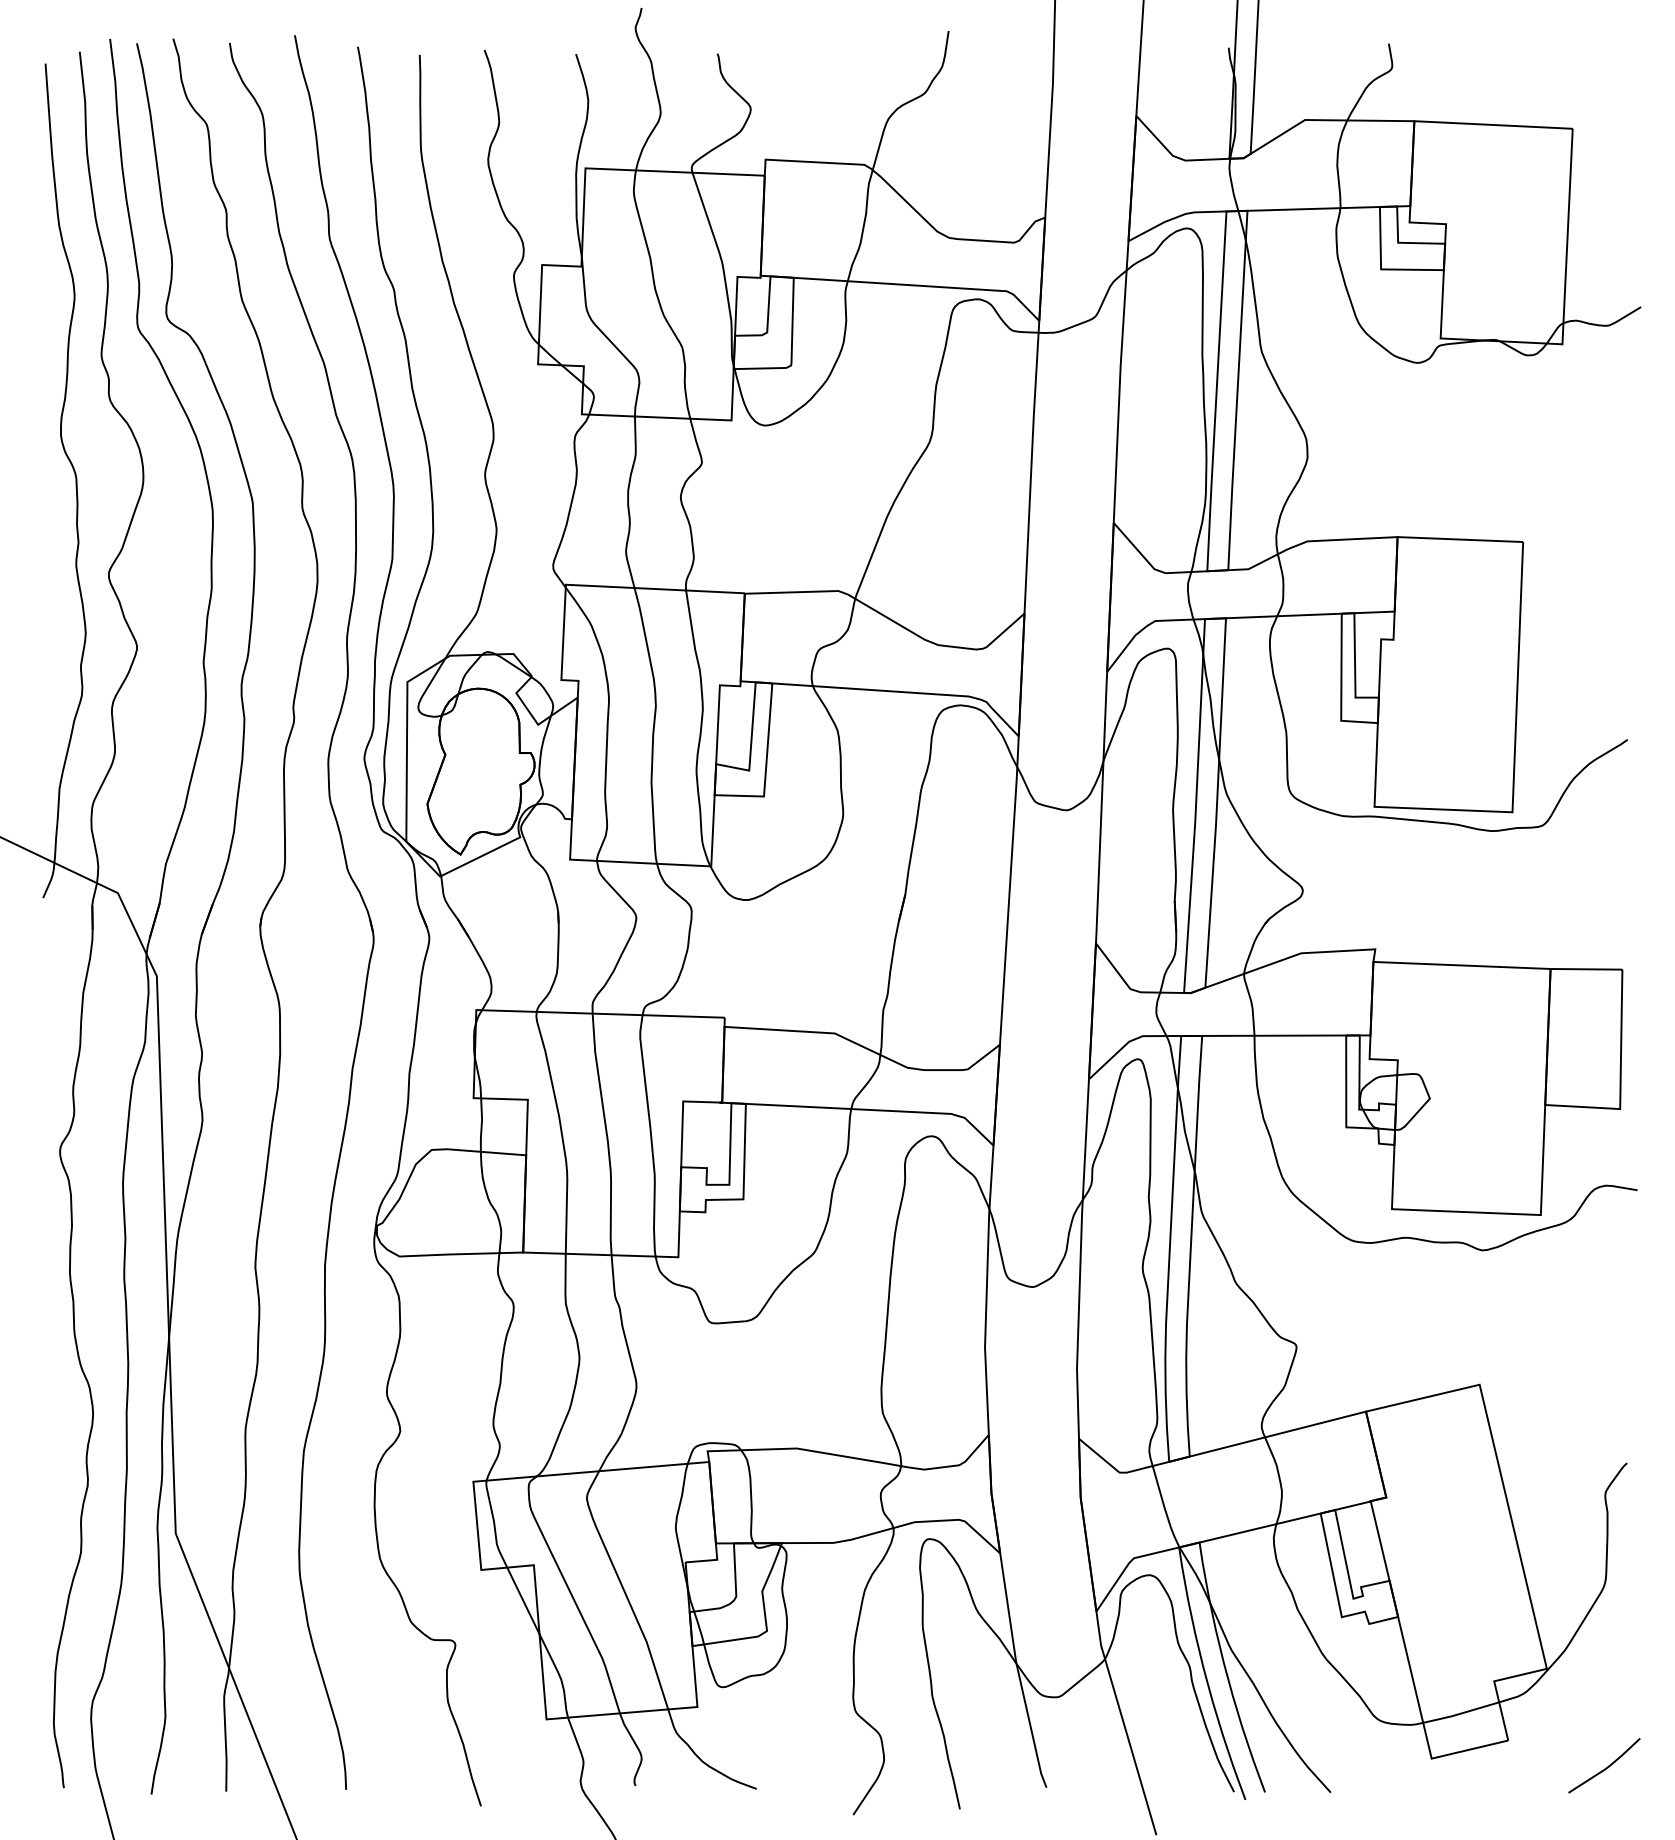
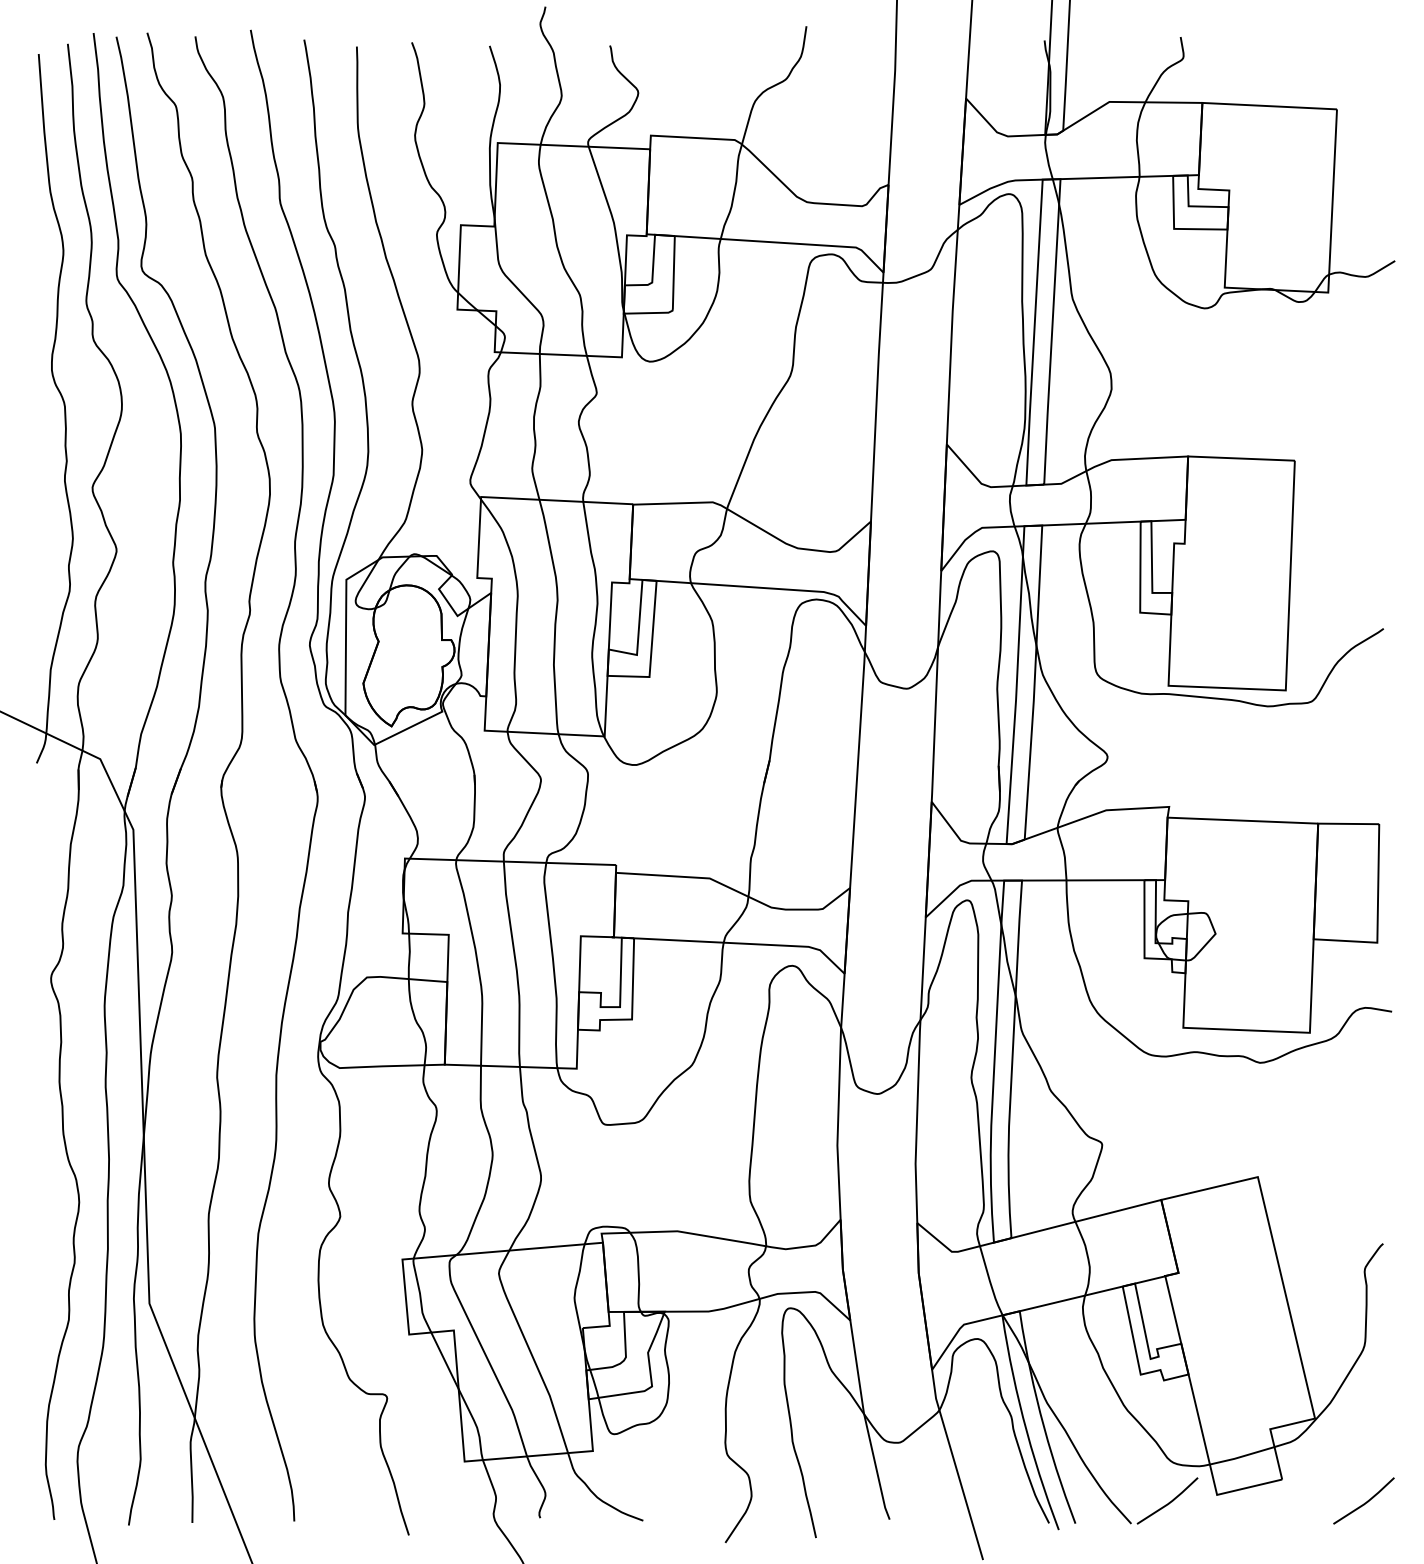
line: (1374, 1767) -> (1168, 1502), added

